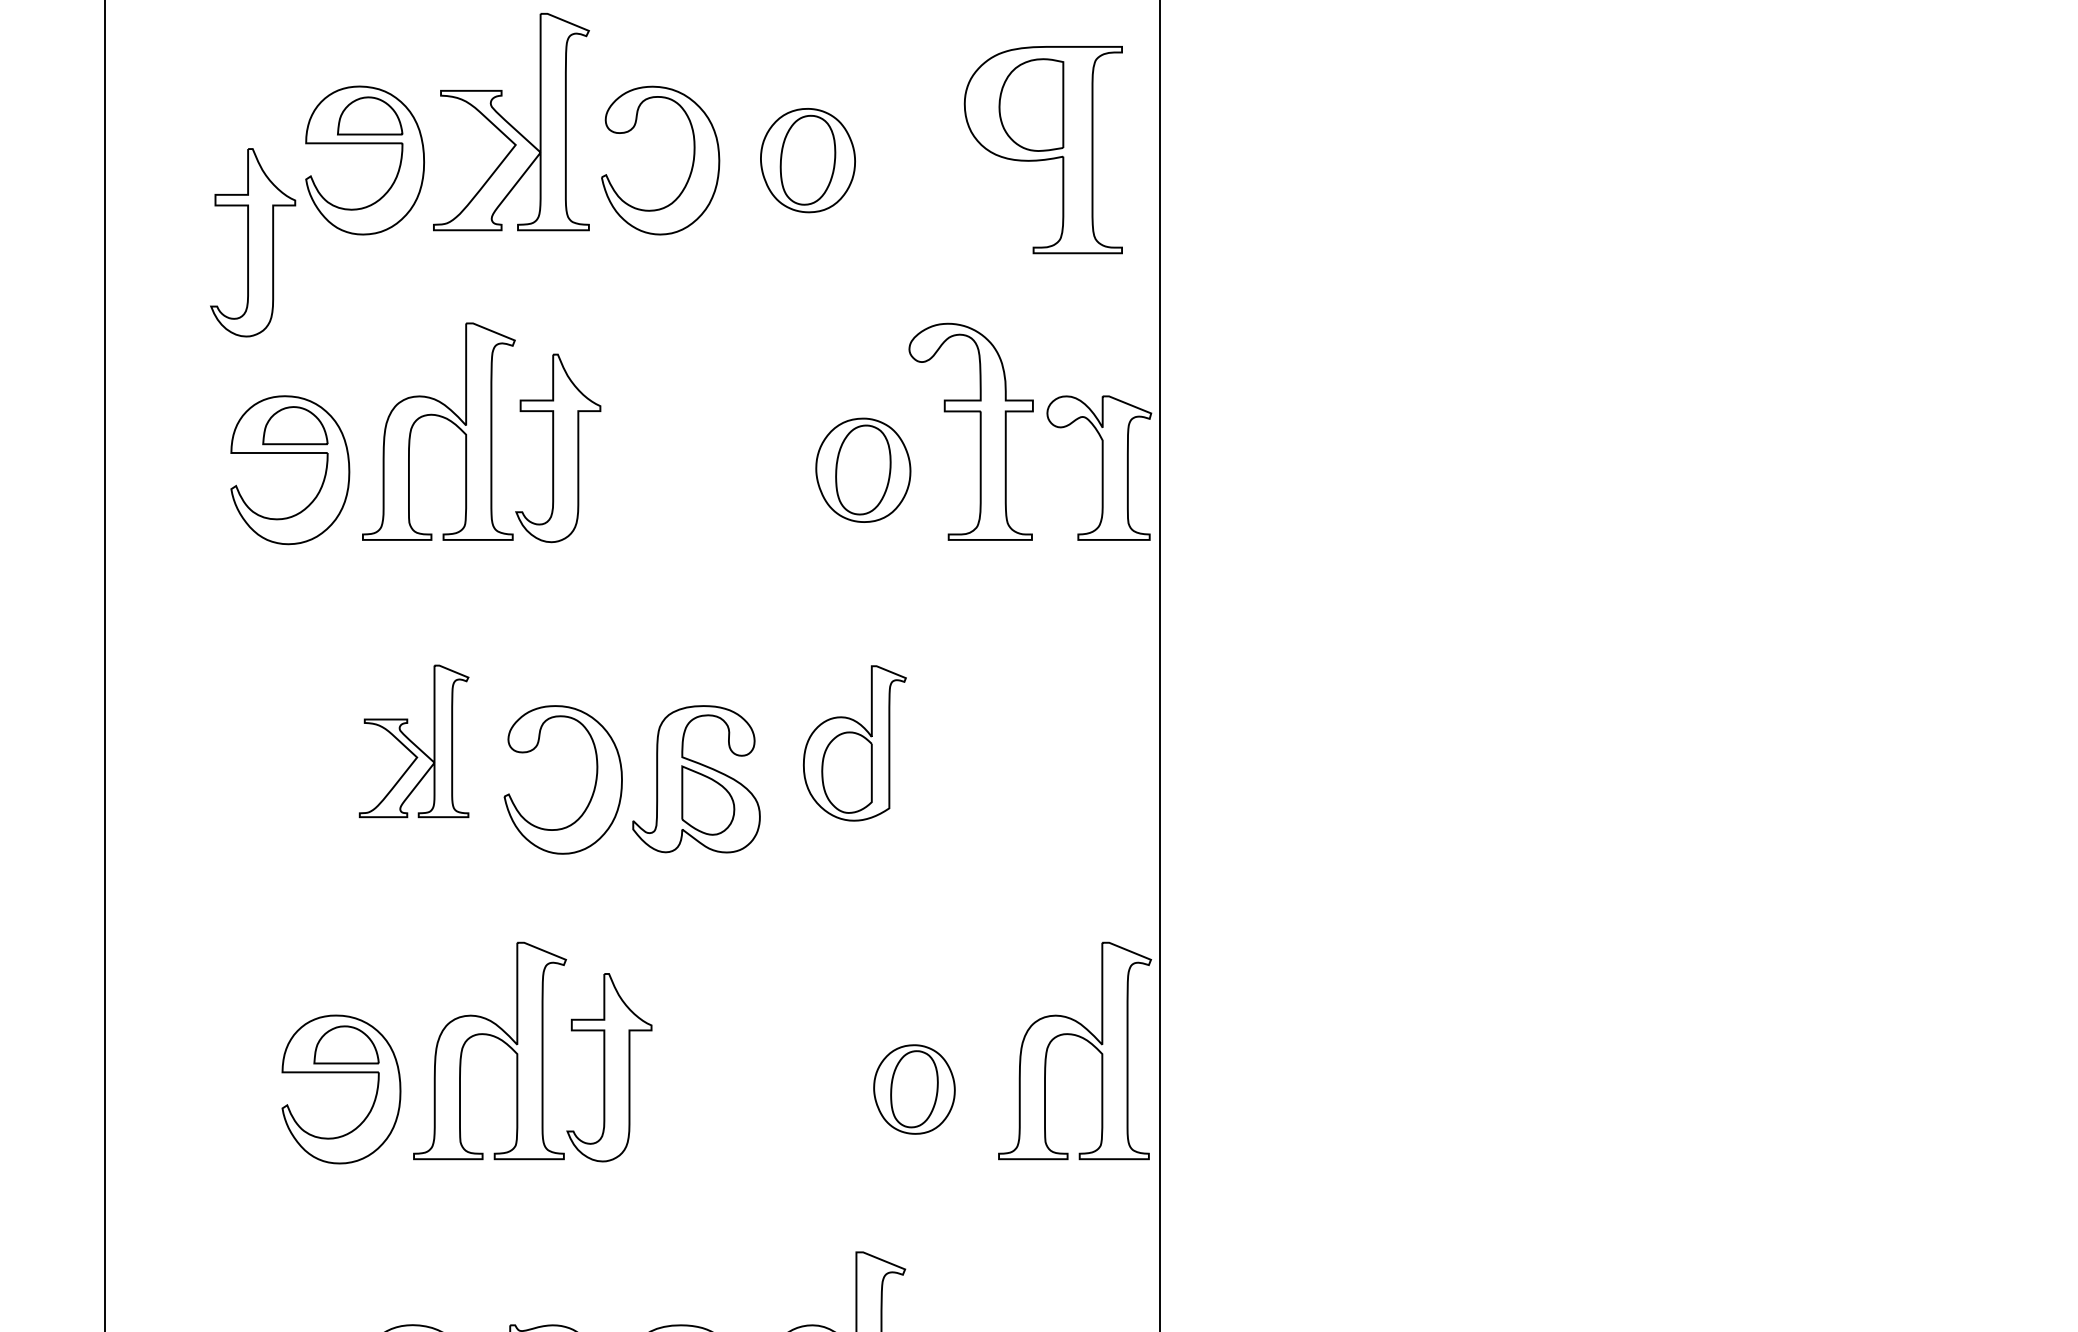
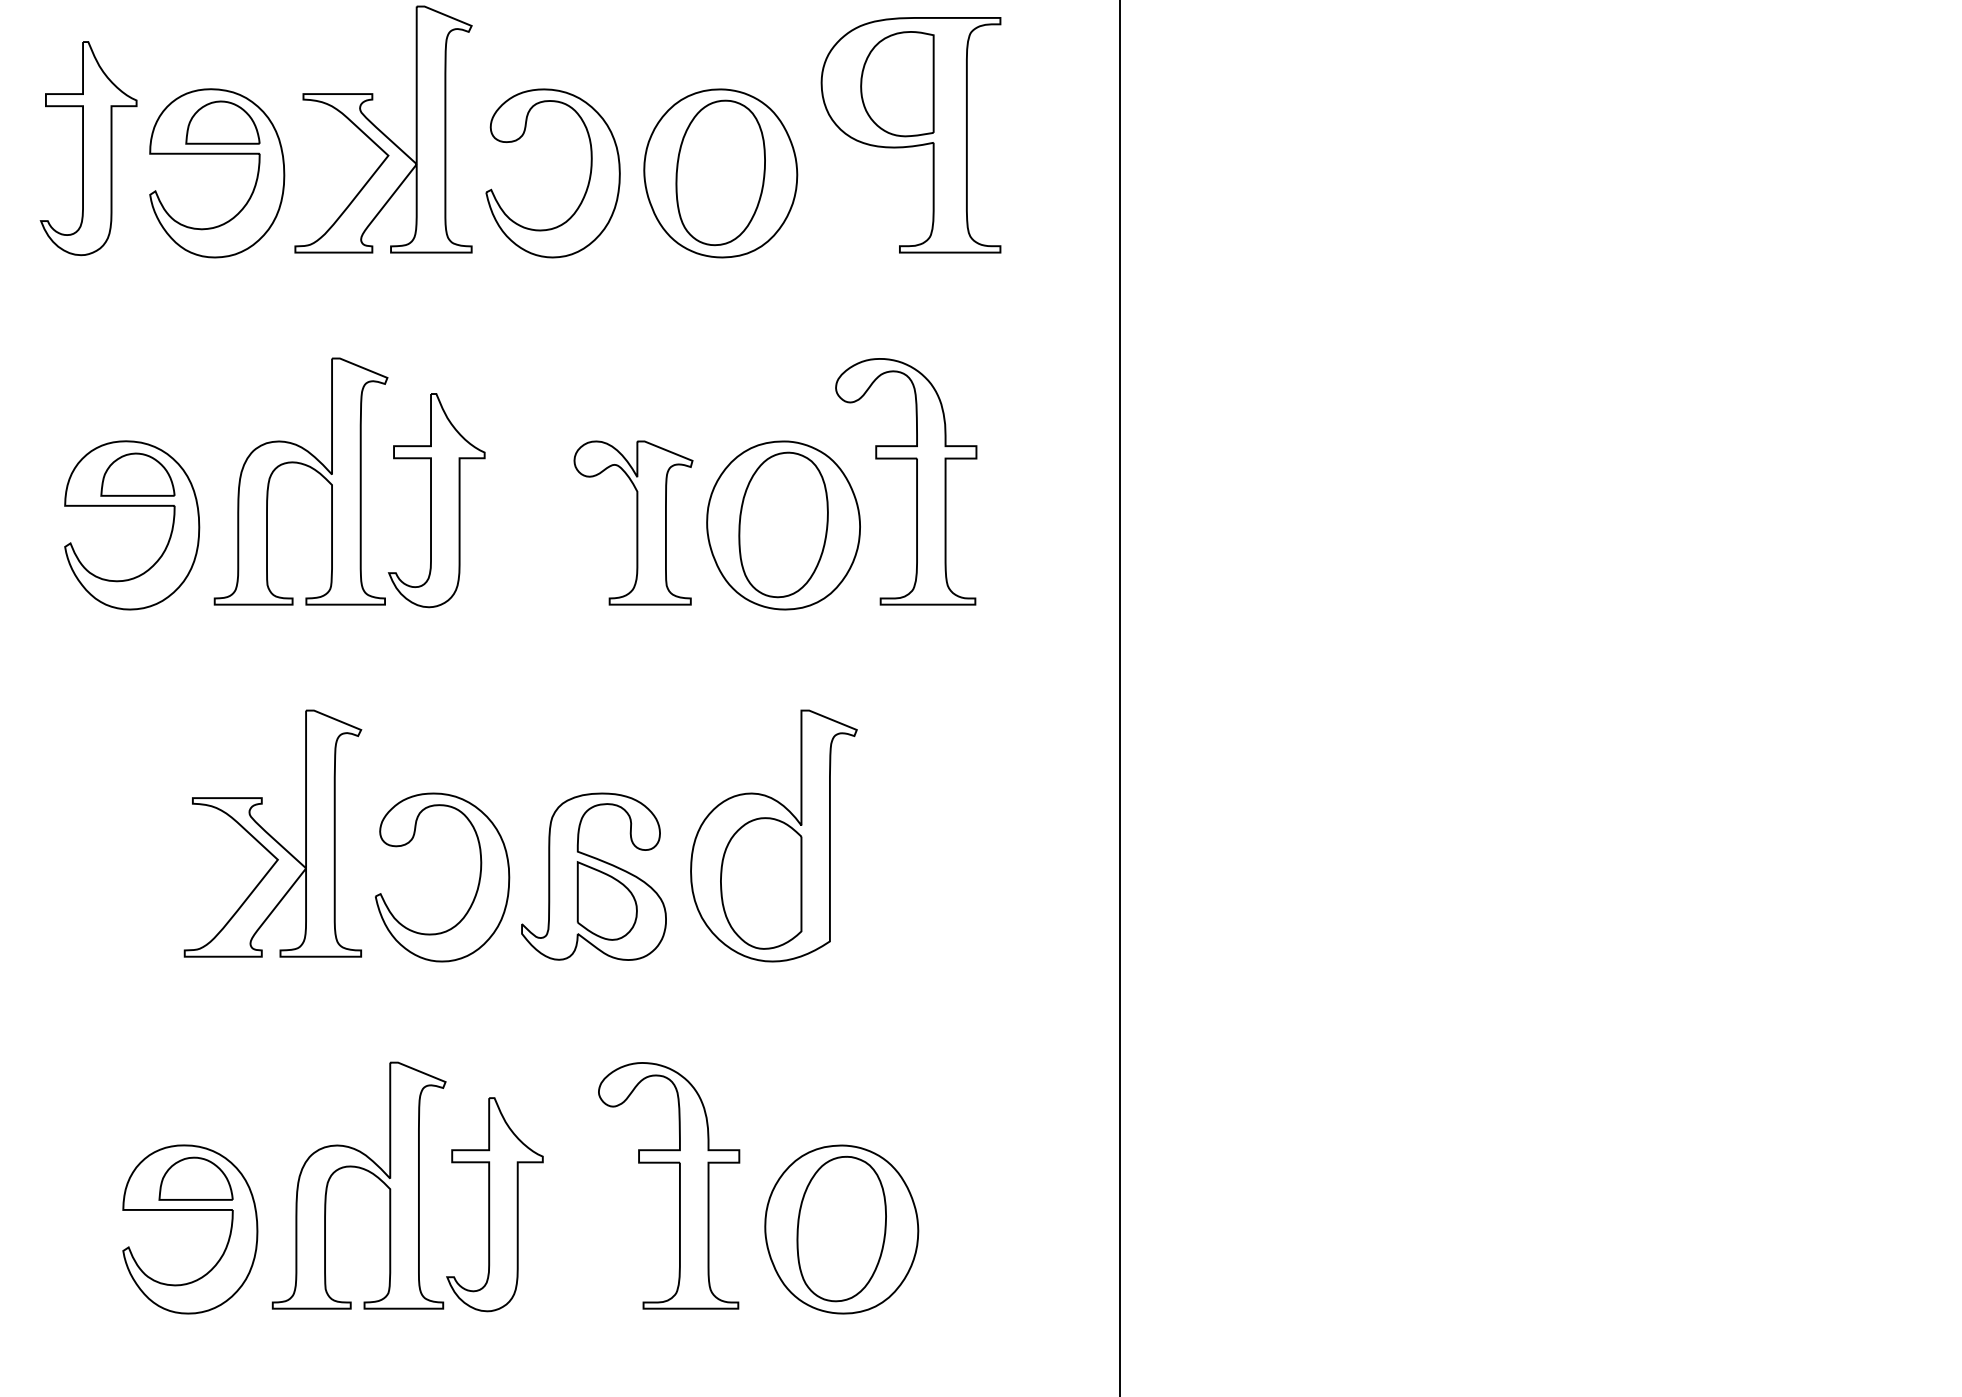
part: (1042, 150) -> (910, 135), moved
part: (807, 160) -> (720, 173), size x1.43
part: (253, 242) -> (89, 148), moved
part: (1099, 467) -> (633, 522), moved
part: (863, 470) -> (783, 525), size x1.43
part: (413, 741) -> (272, 833), size x1.43
part: (854, 743) -> (773, 836), size x1.43
part: (1078, 1037) -> (1028, 1170), removed
part: (771, 1051) -> (679, 1186), added
part: (914, 1089) -> (841, 1229), size x1.67

